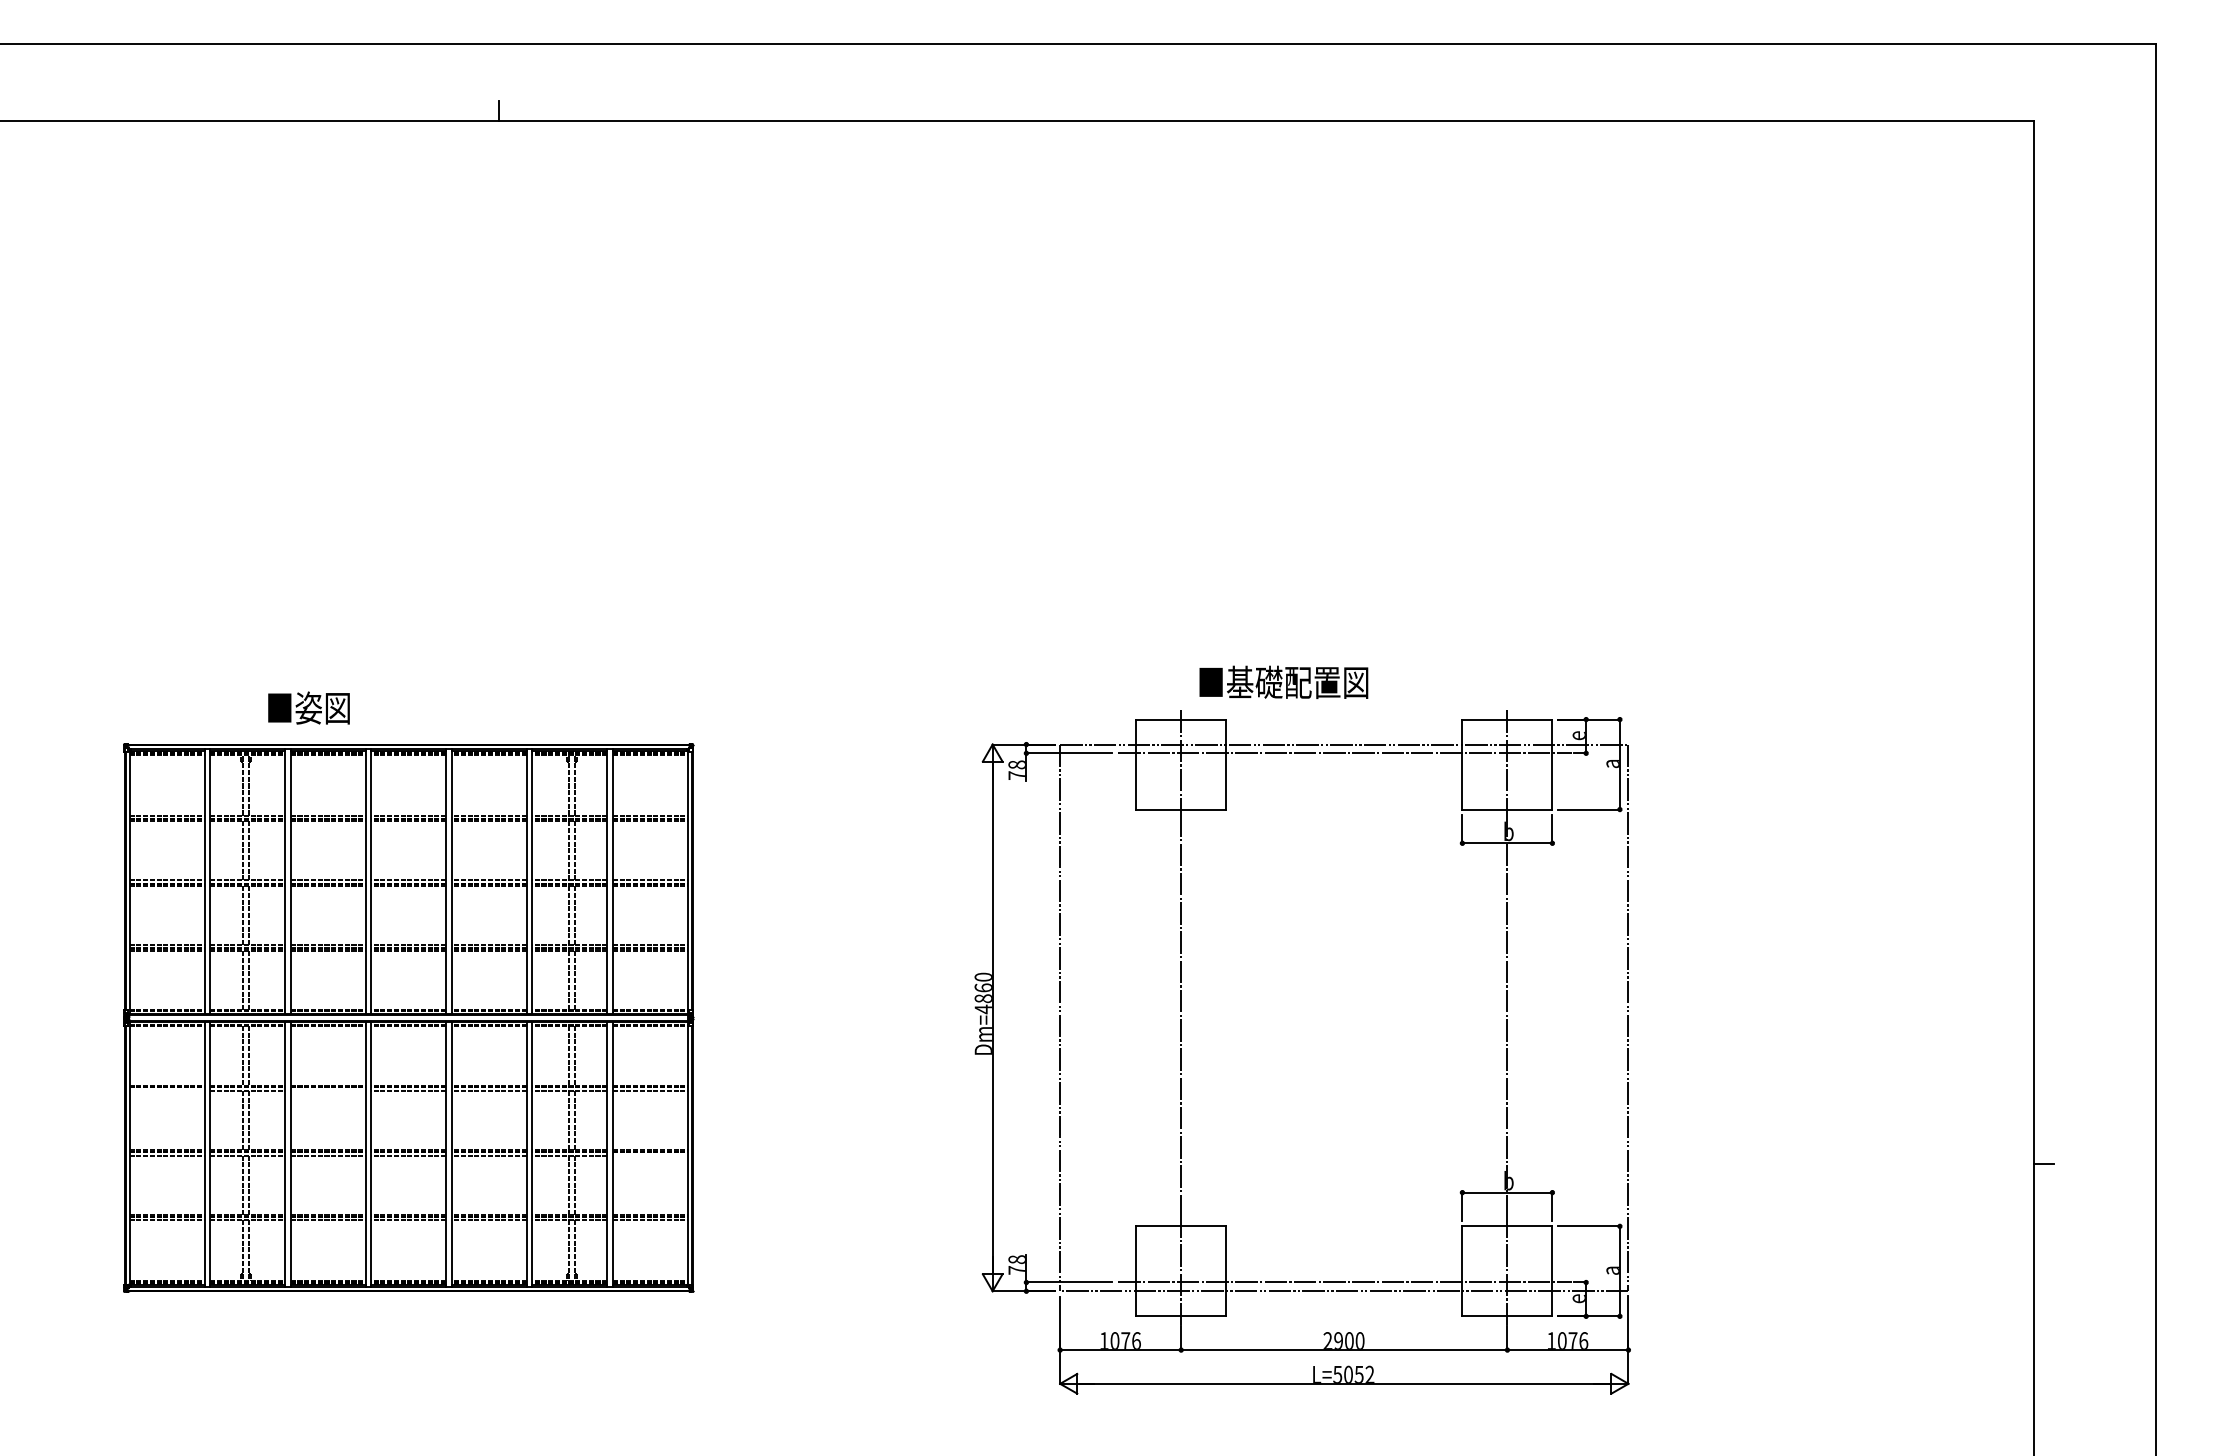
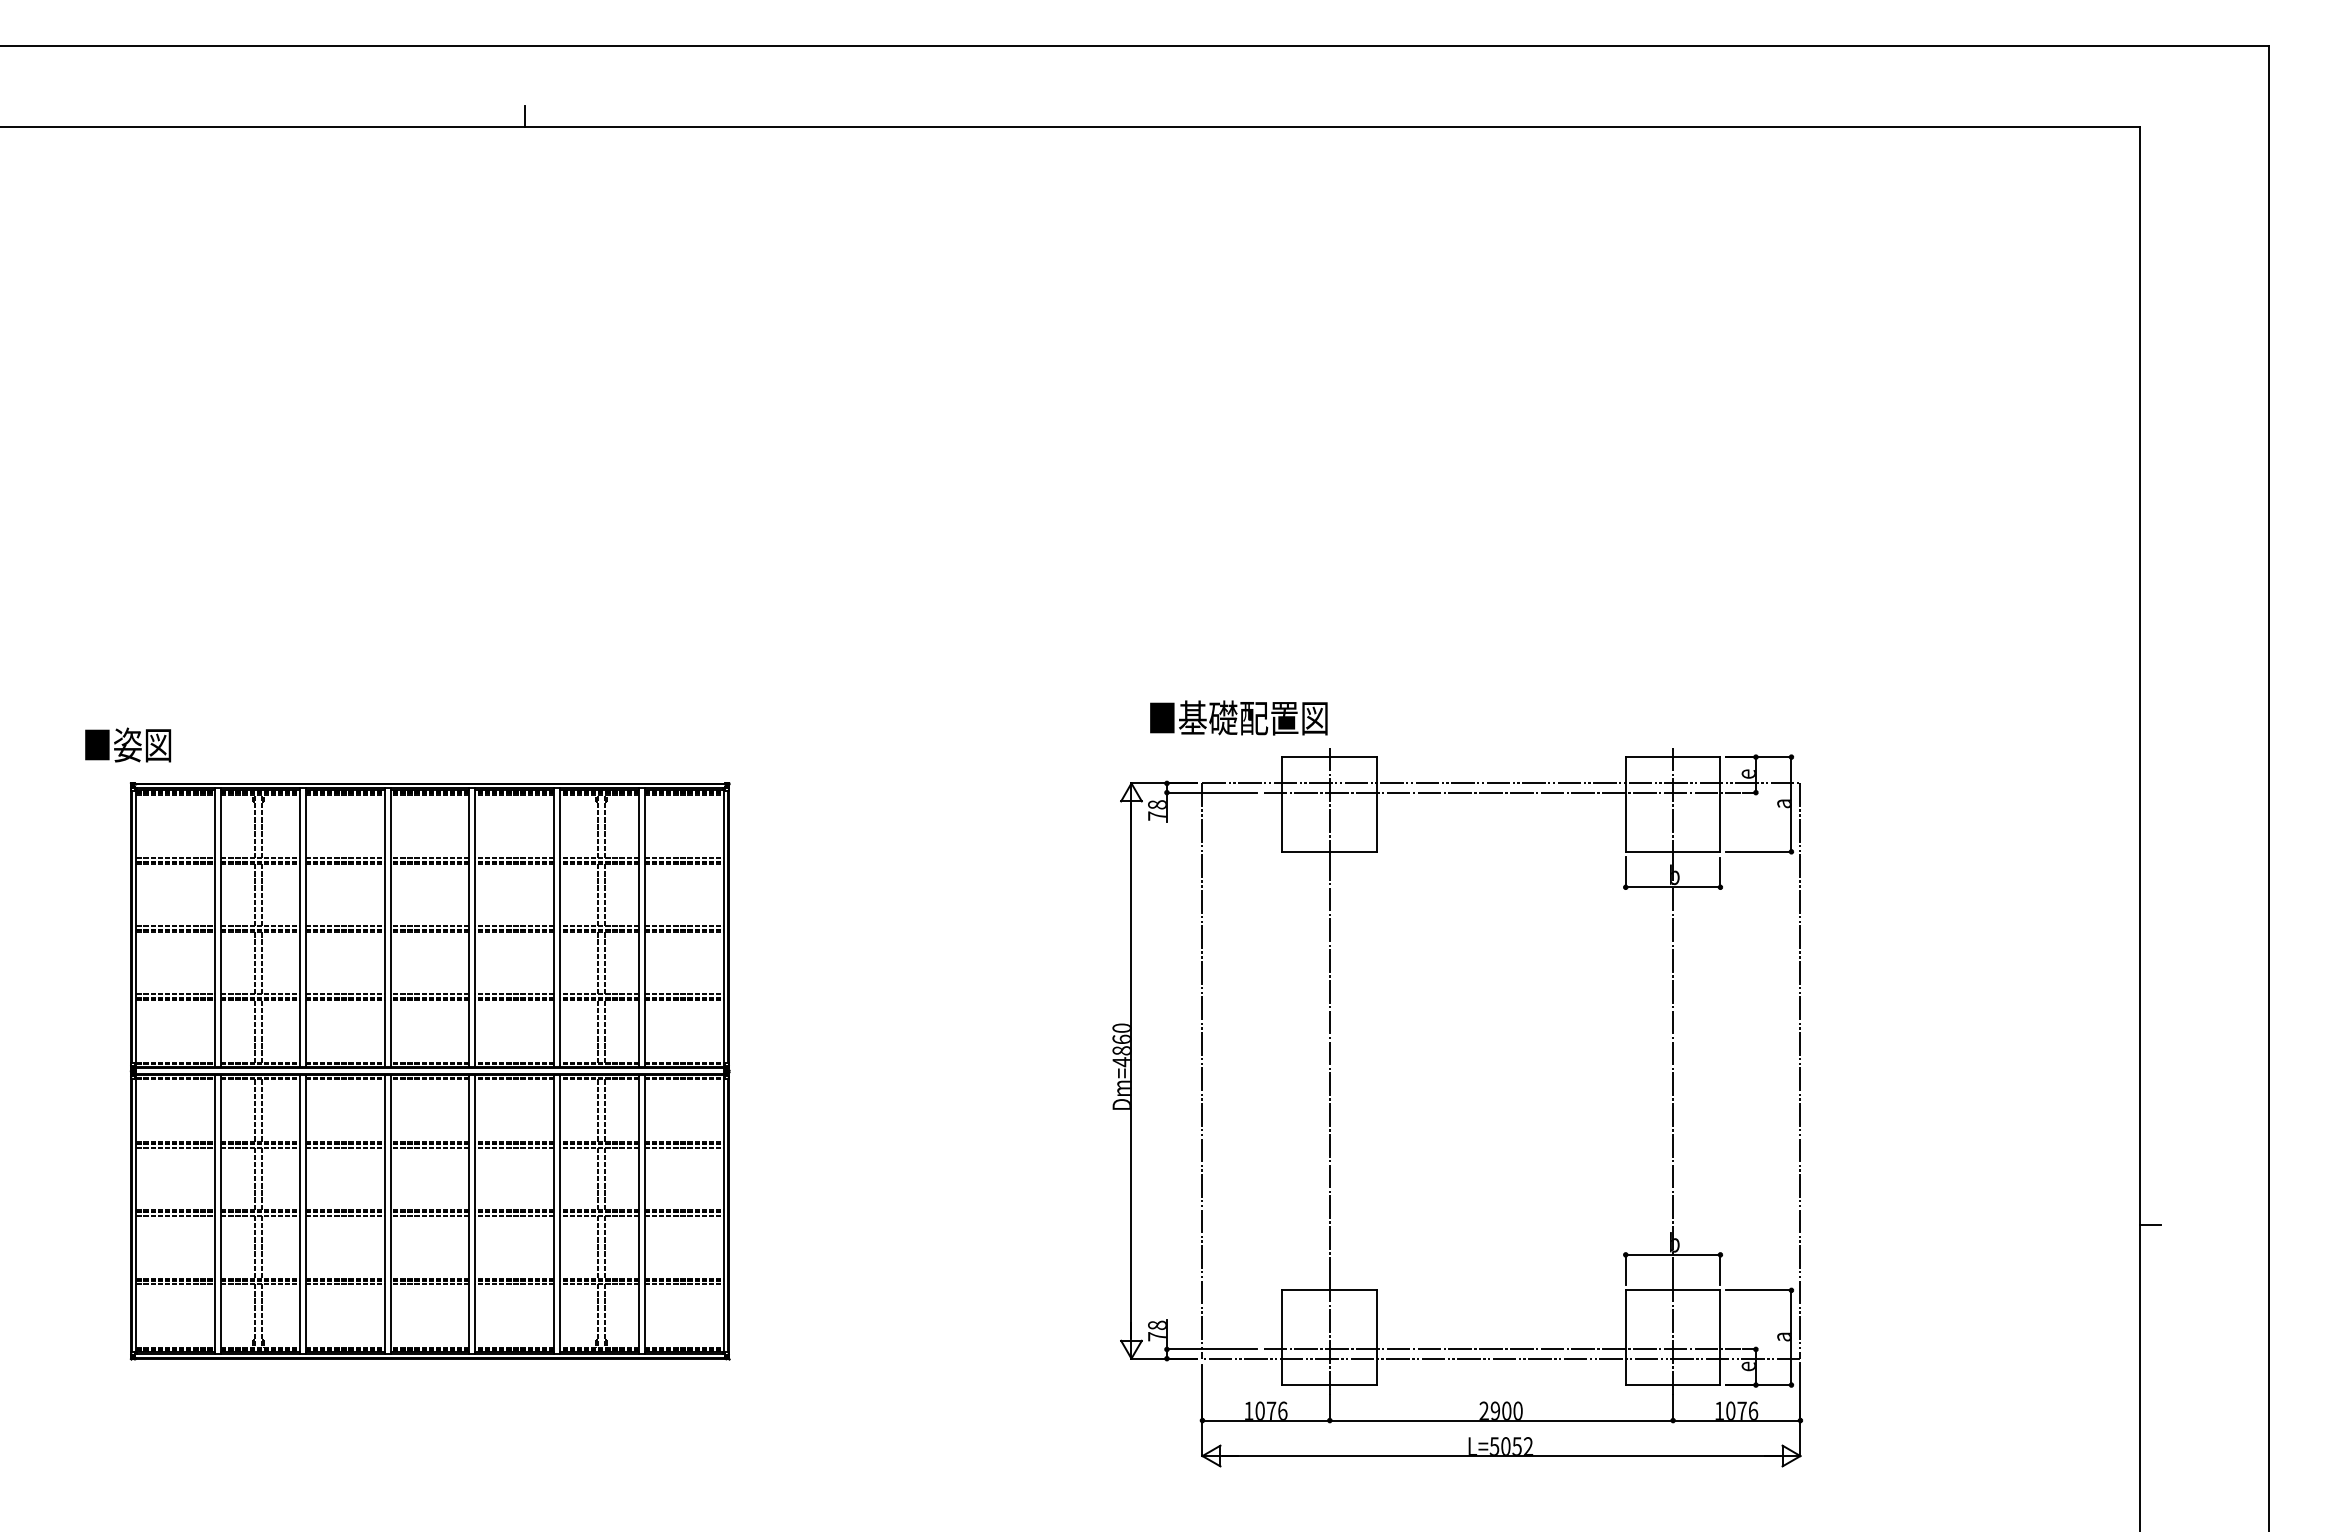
text: (1283, 681) -> (1238, 717), moved
text: (309, 707) -> (128, 744), moved
part: (1181, 1052) -> (1330, 1107), moved
line: (166, 1090) -> (175, 1147), added
line: (327, 1090) -> (344, 1147), added
line: (649, 1155) -> (683, 1215), added

